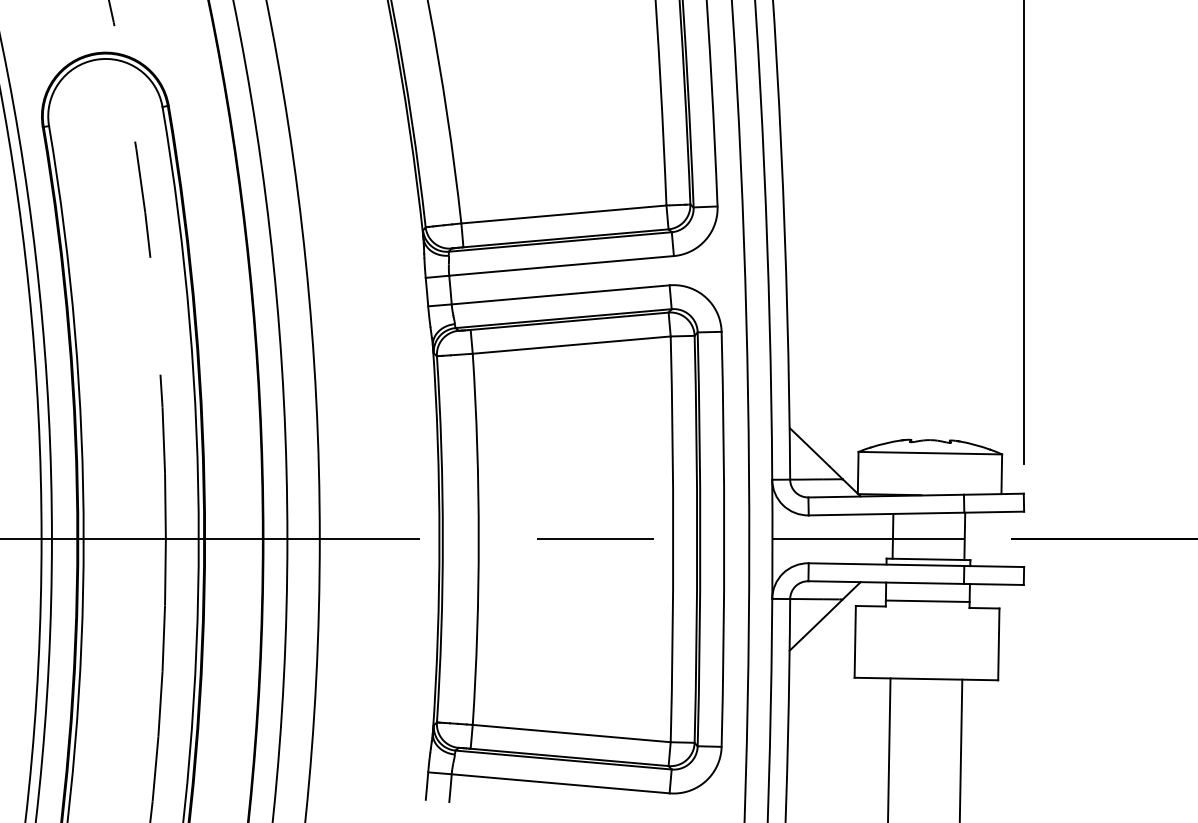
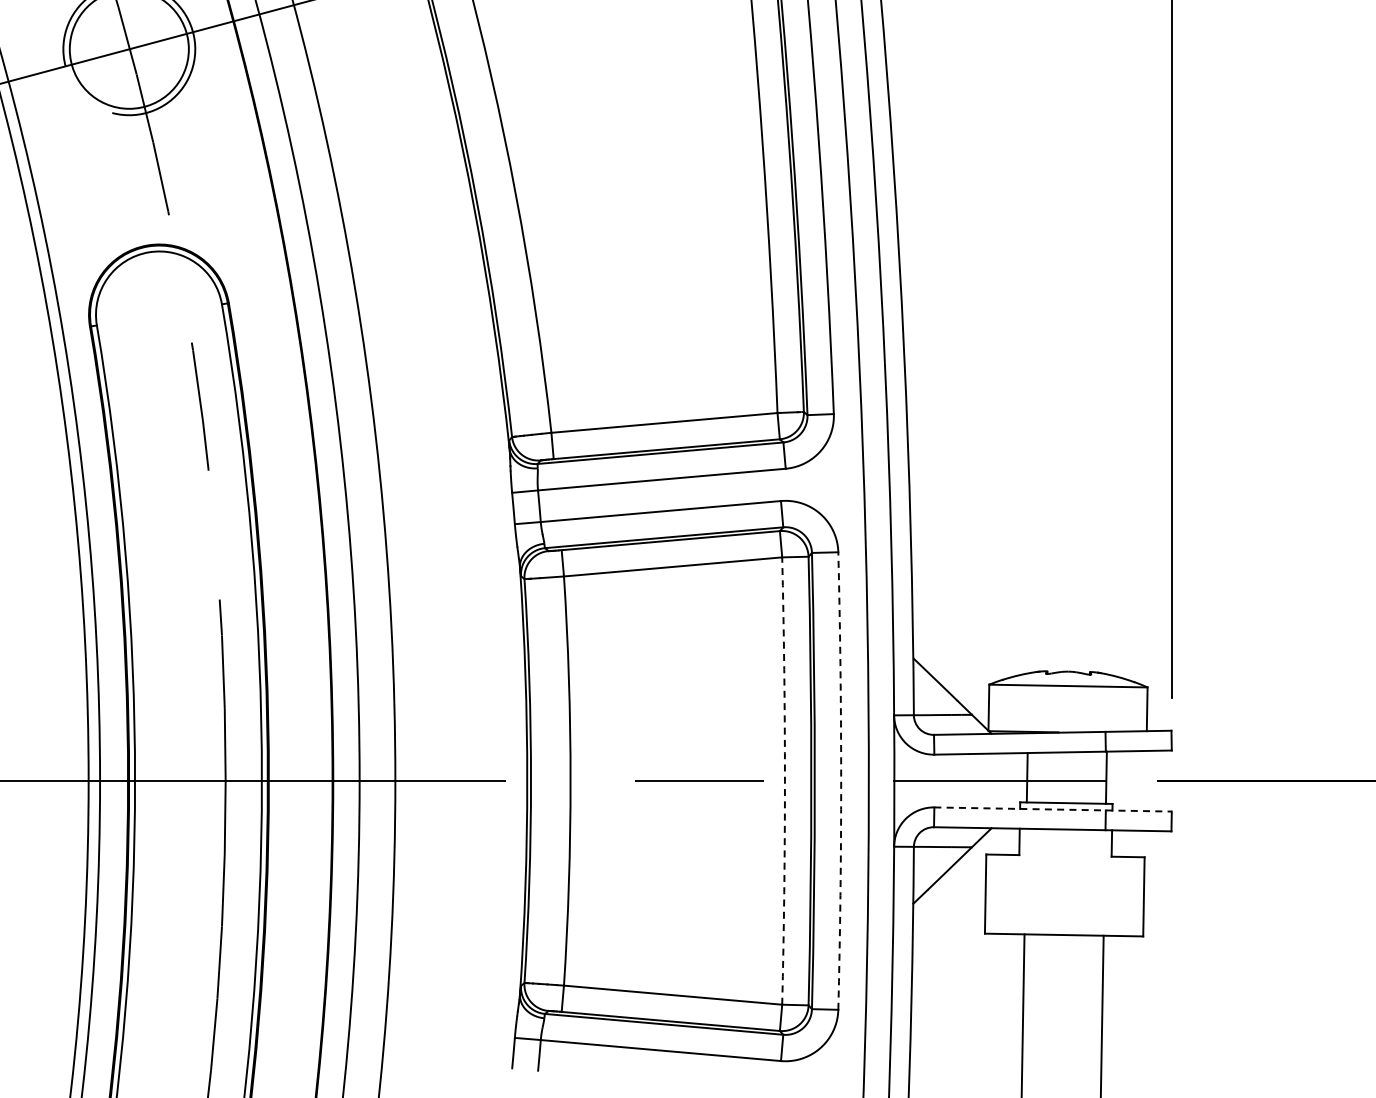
arc: (672, 539) -> (784, 781), solid -> dashed
arc: (724, 539) -> (841, 781), solid -> dashed
line: (916, 565) -> (1053, 809), solid -> dashed
line: (927, 601) -> (1065, 849), removed

